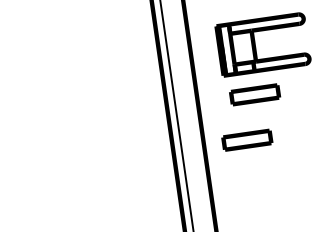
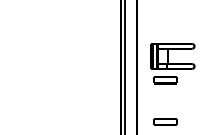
part: (247, 138) -> (165, 121), moved

